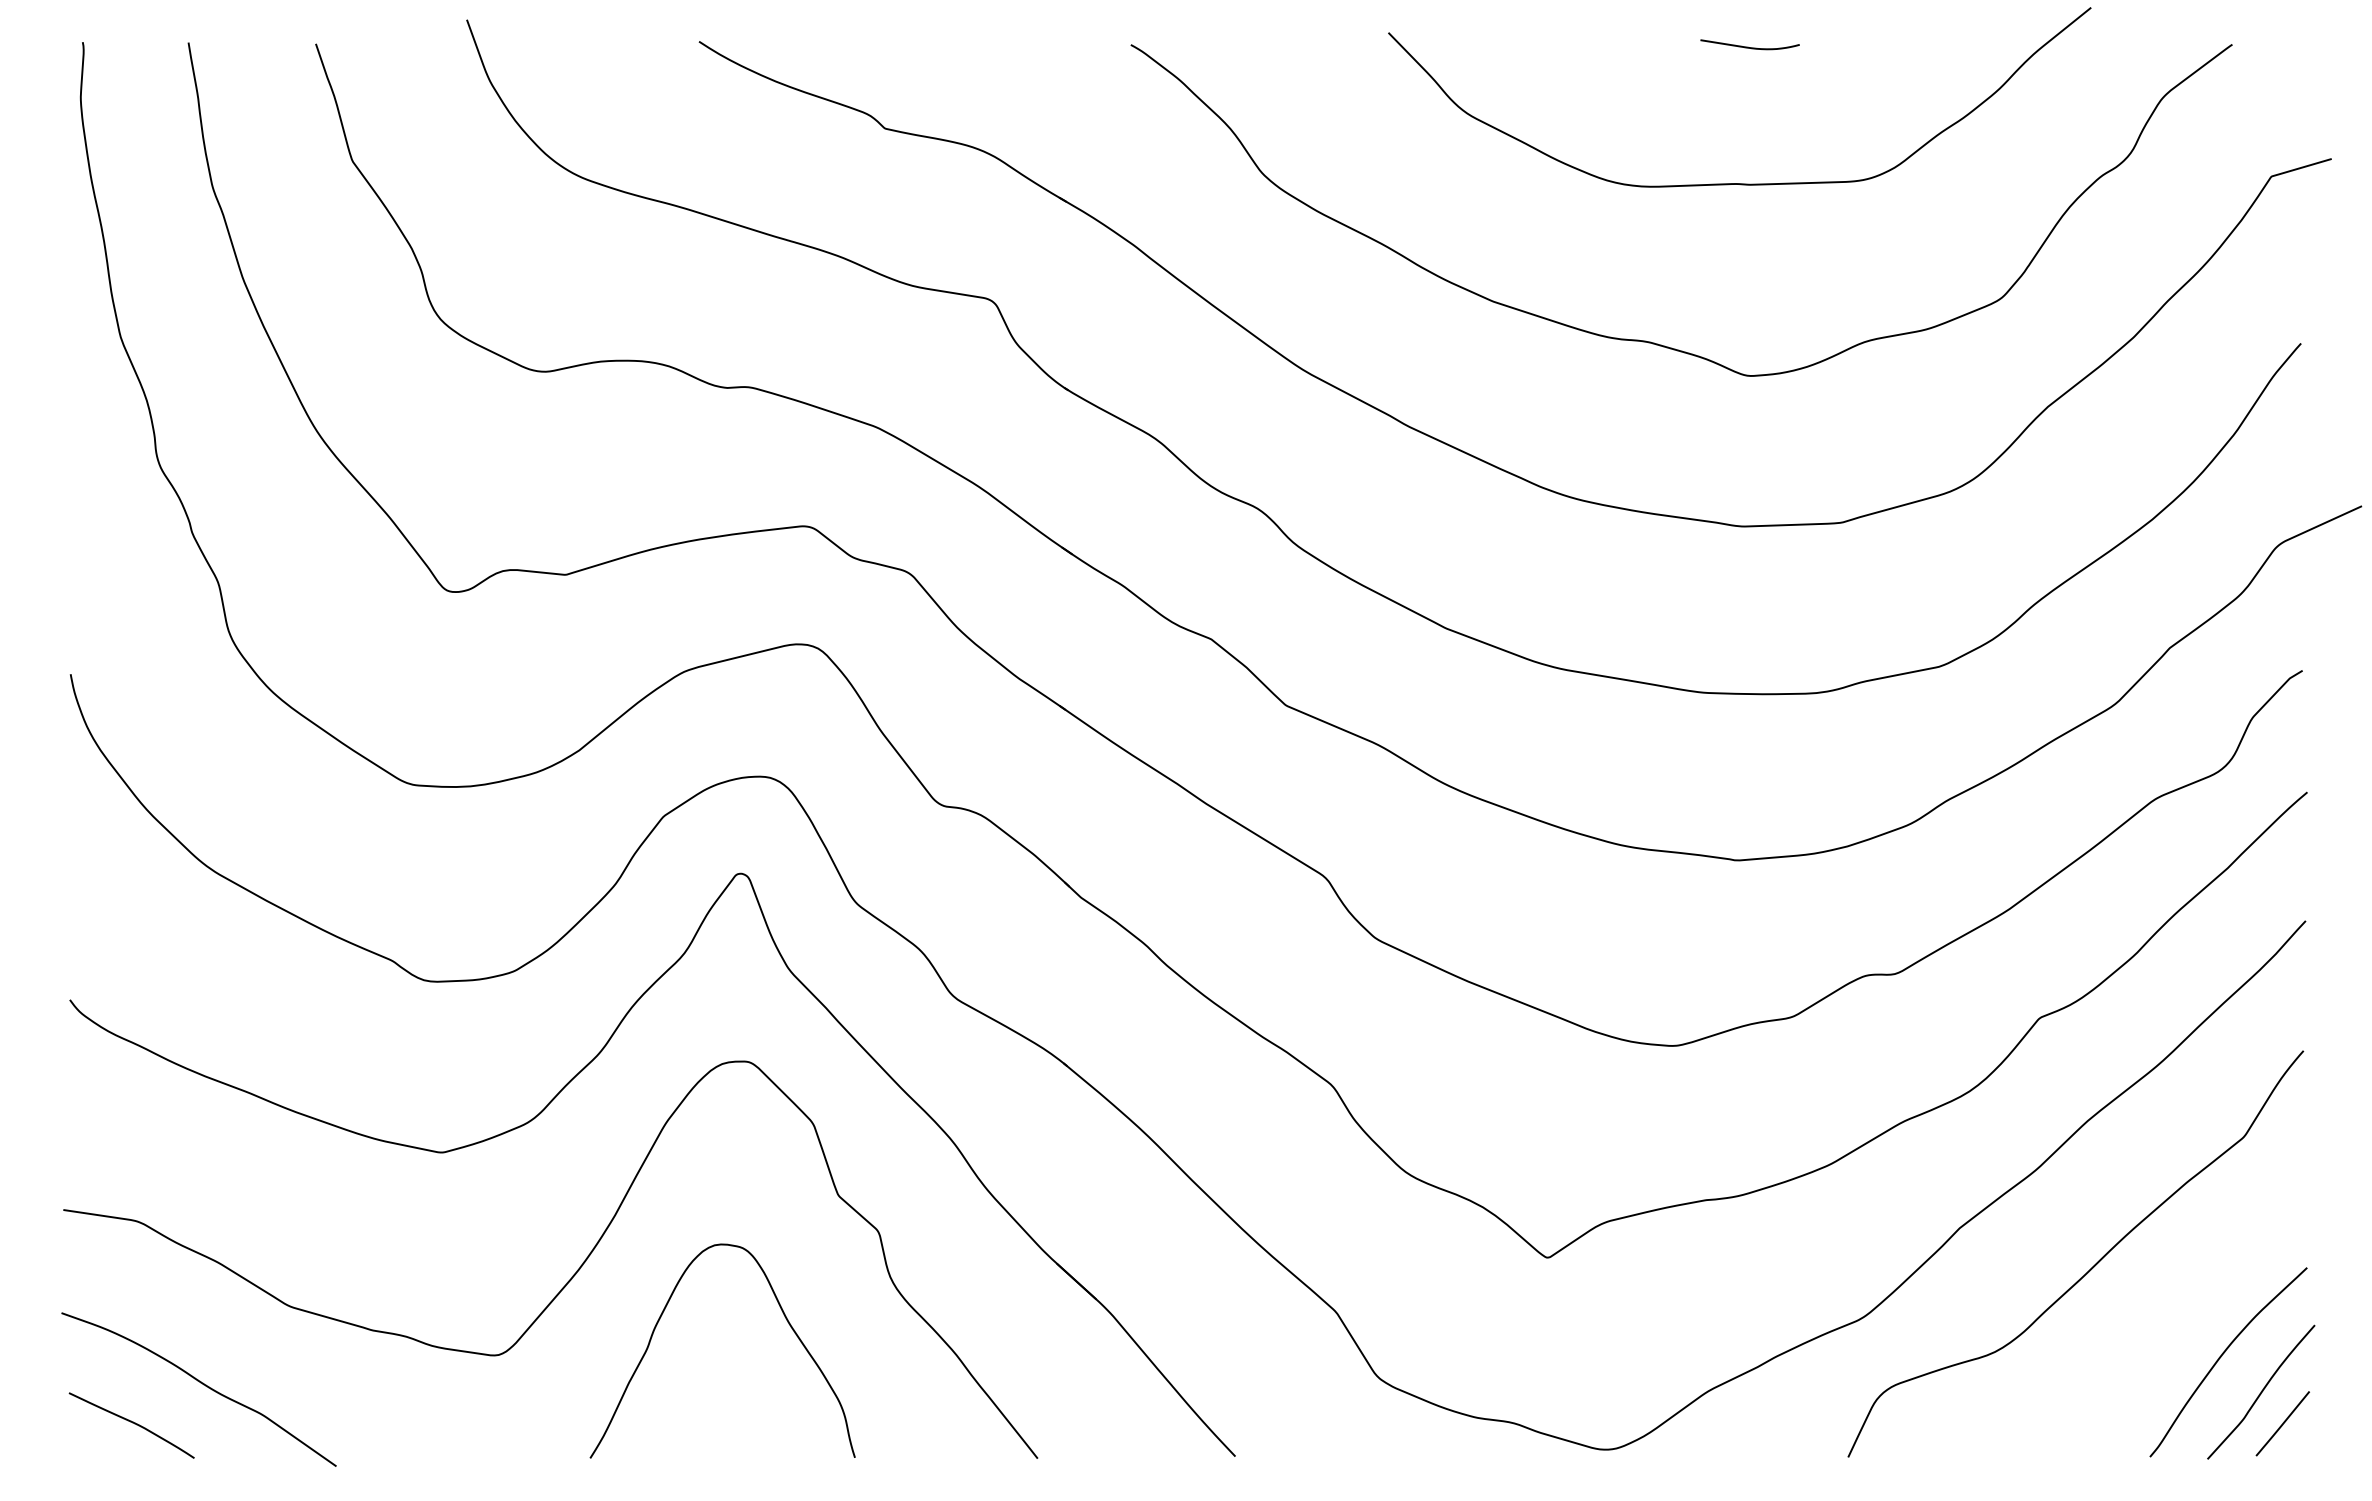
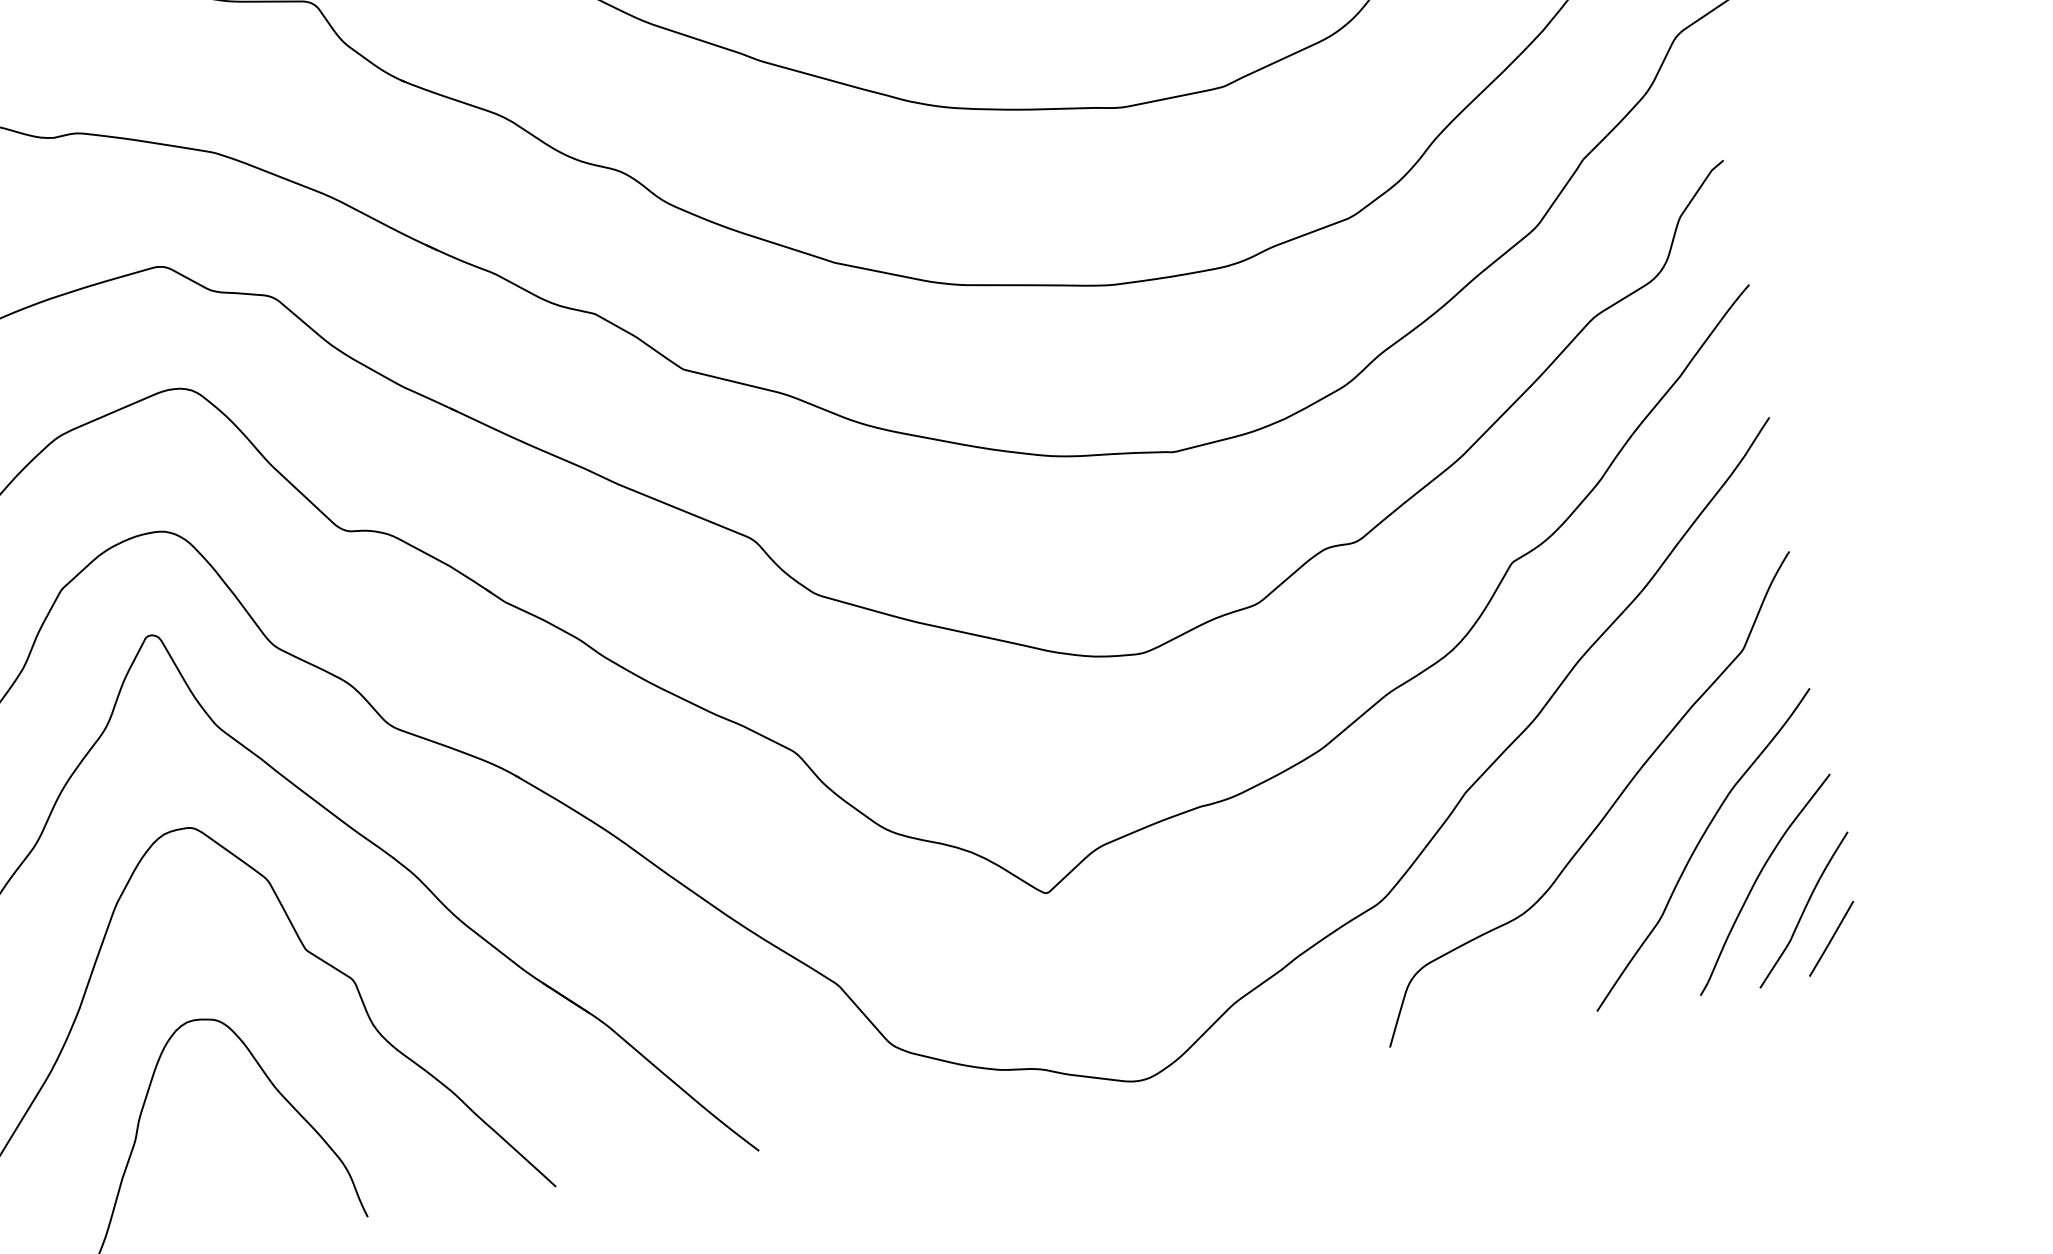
curve: (2170, 1316) -> (1697, 847), added

